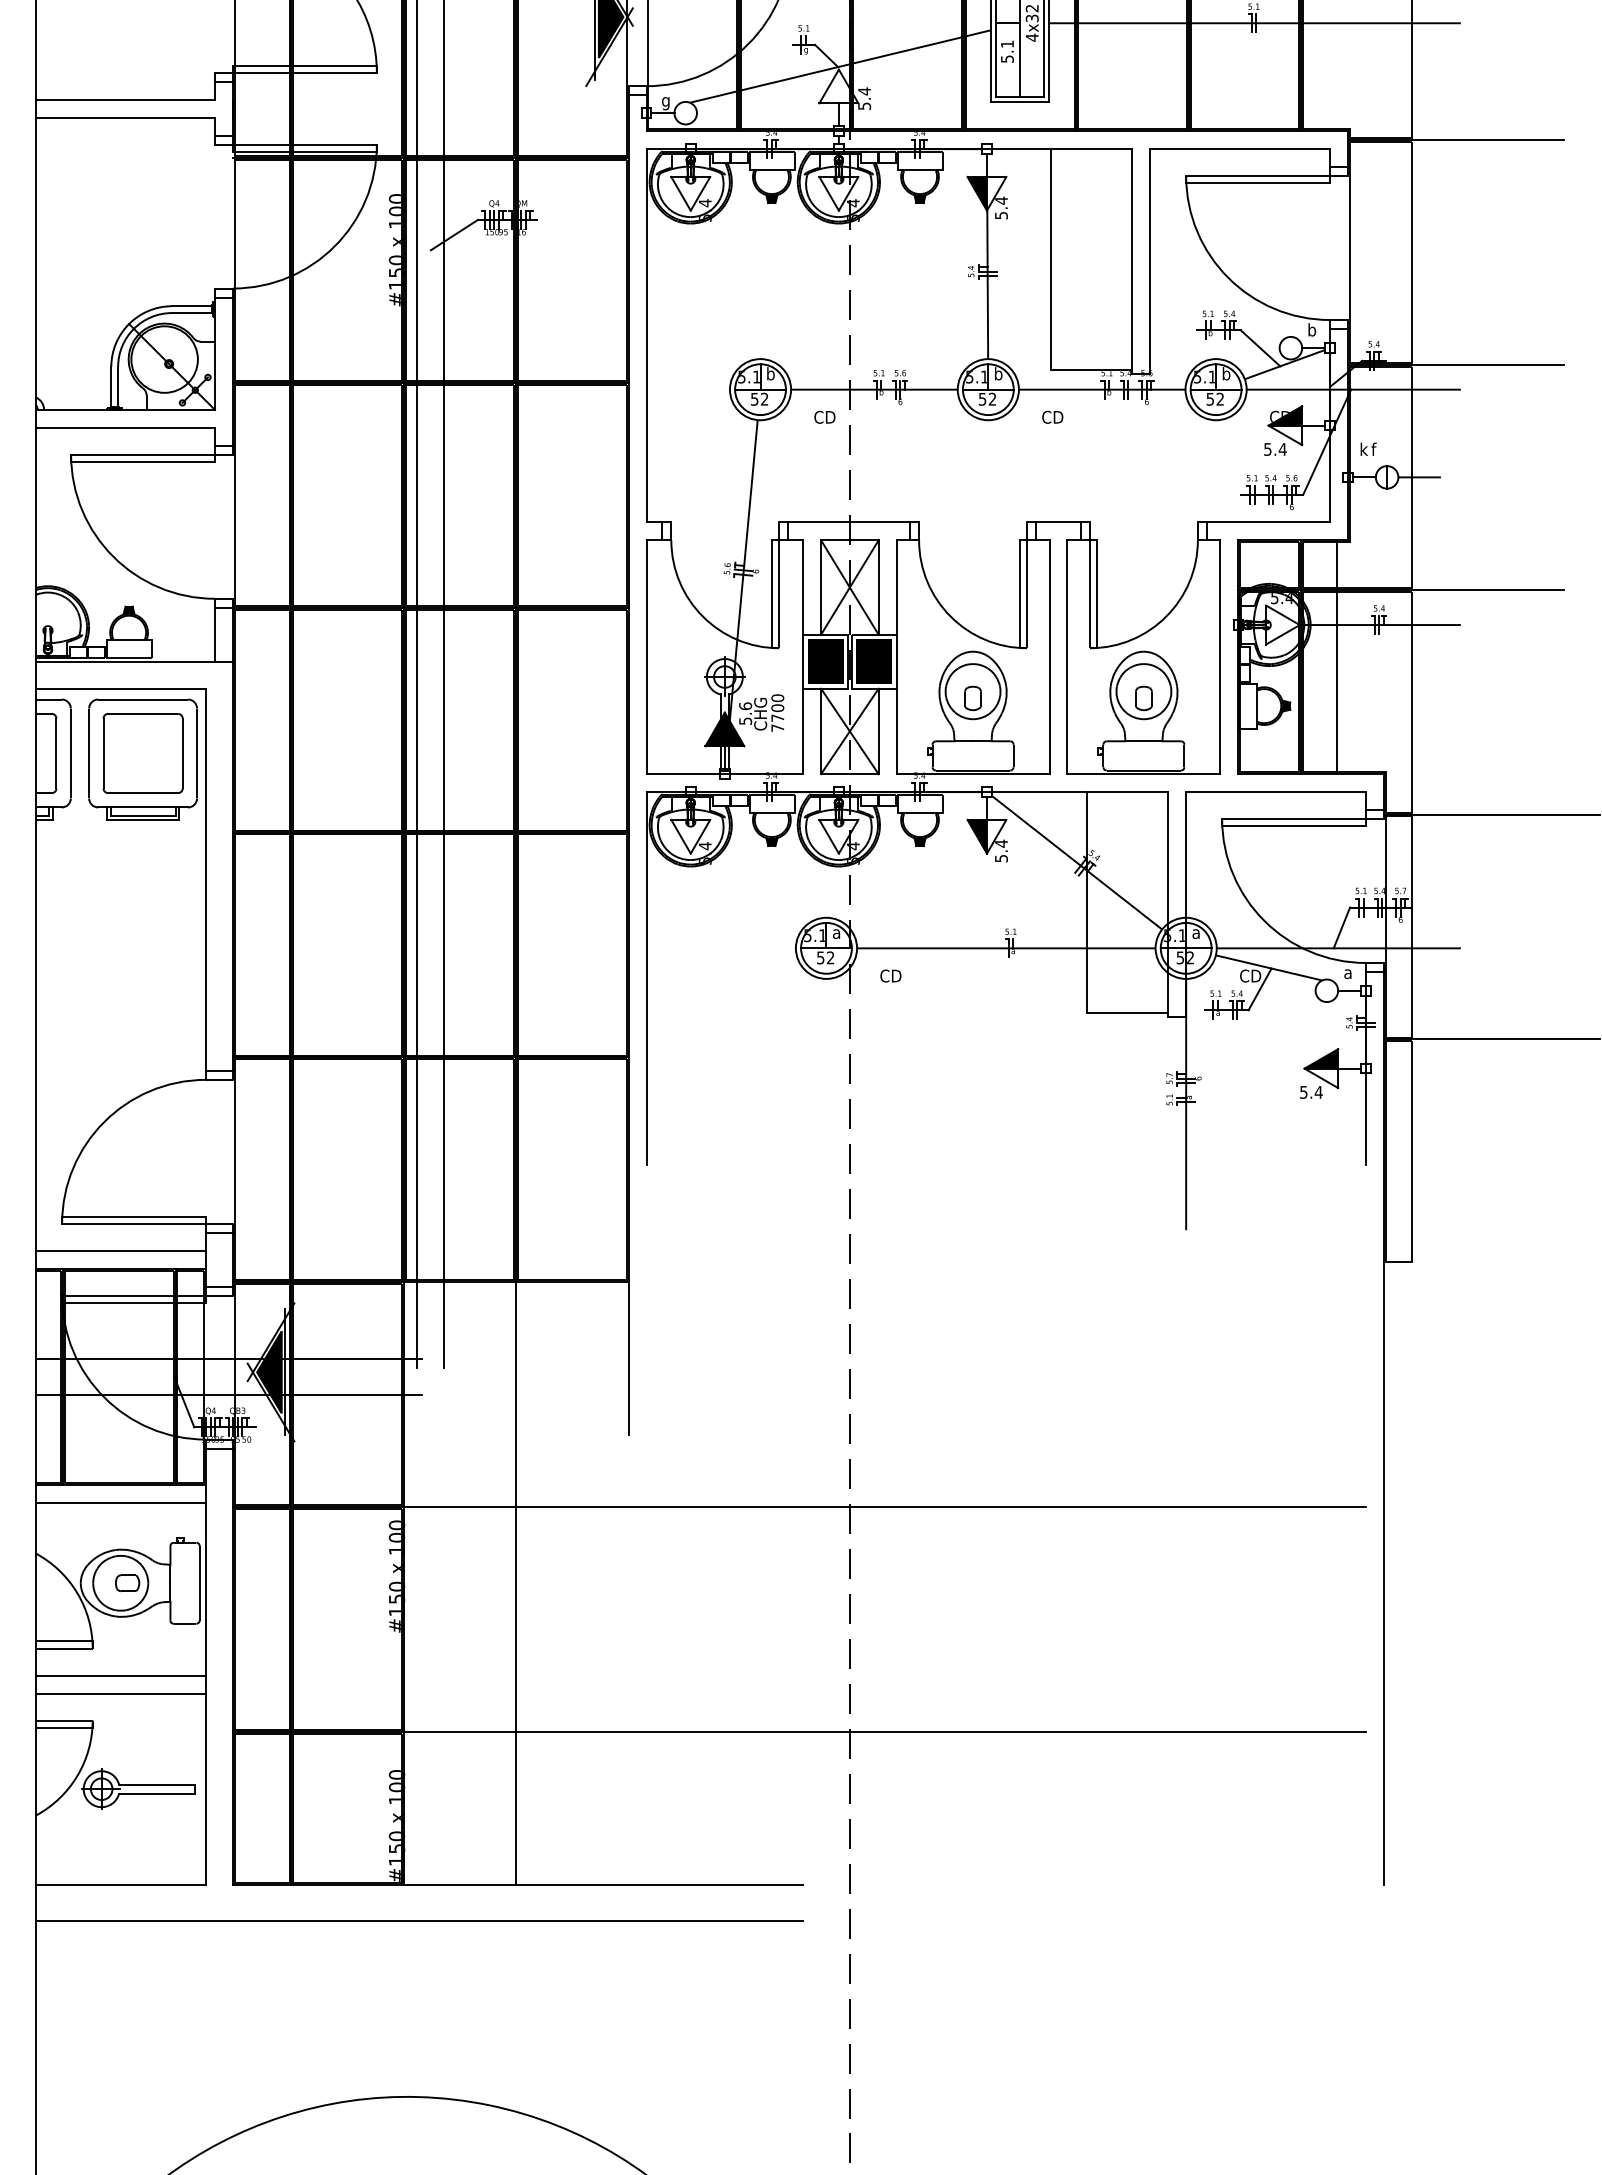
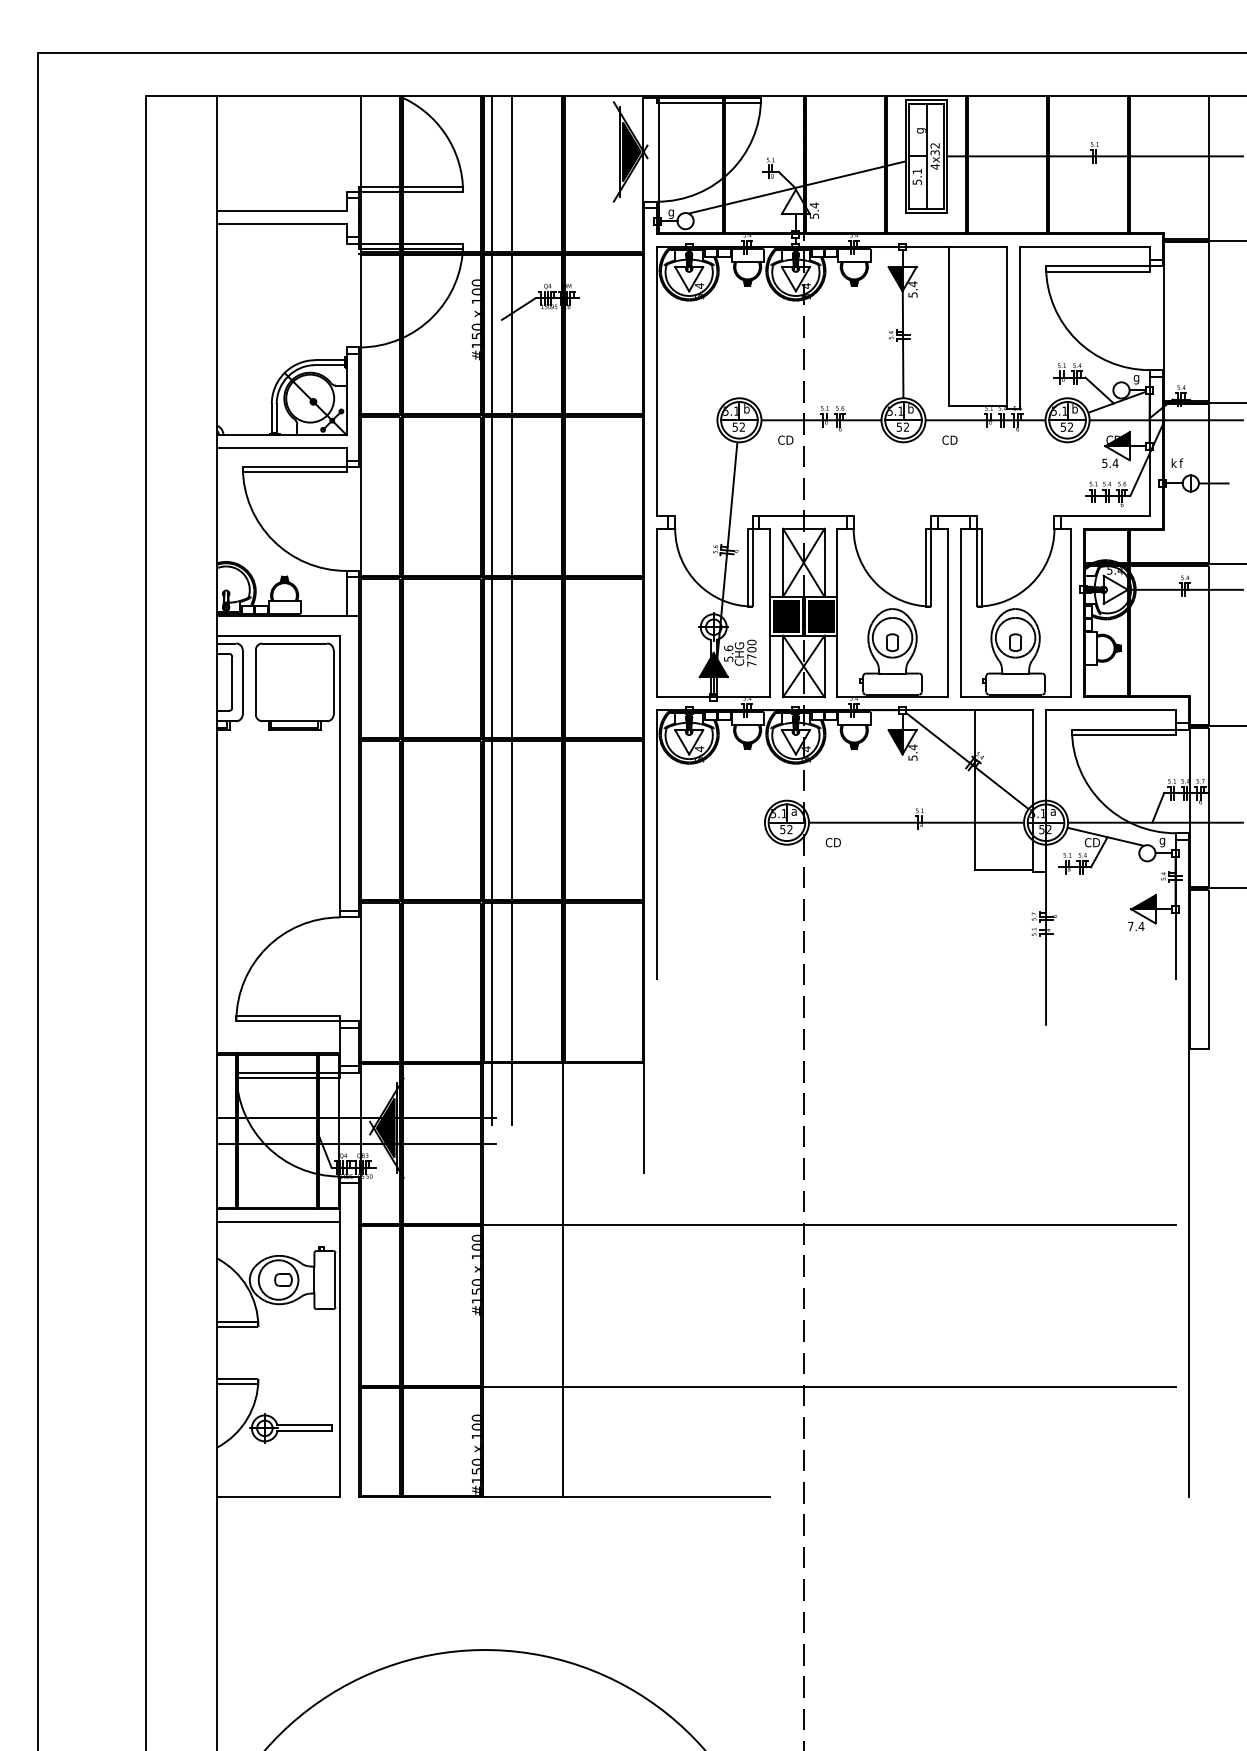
text: (1311, 331) -> (1136, 378), b -> g
line: (1336, 656) -> (1154, 612), removed
part: (142, 753) -> (294, 682), removed
text: (1347, 975) -> (1162, 842), a -> g
text: (1303, 1092) -> (1130, 926), 5.4 -> 7.4
line: (120, 1250) -> (278, 1040), removed
line: (120, 1675) -> (278, 1346), removed
line: (120, 1693) -> (278, 1359), removed
line: (419, 1921) -> (493, 1523), removed

